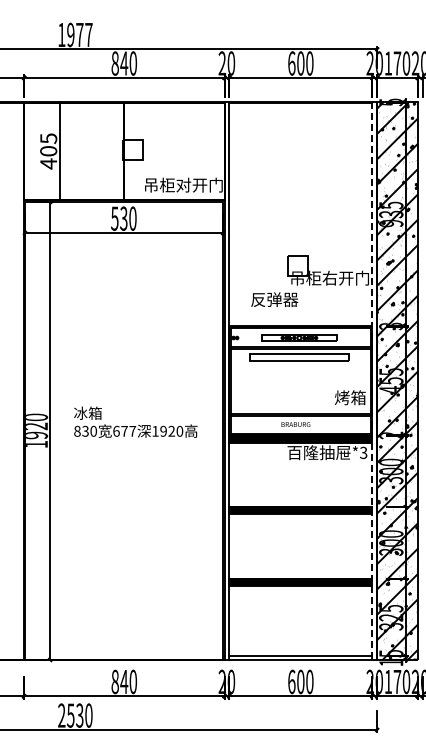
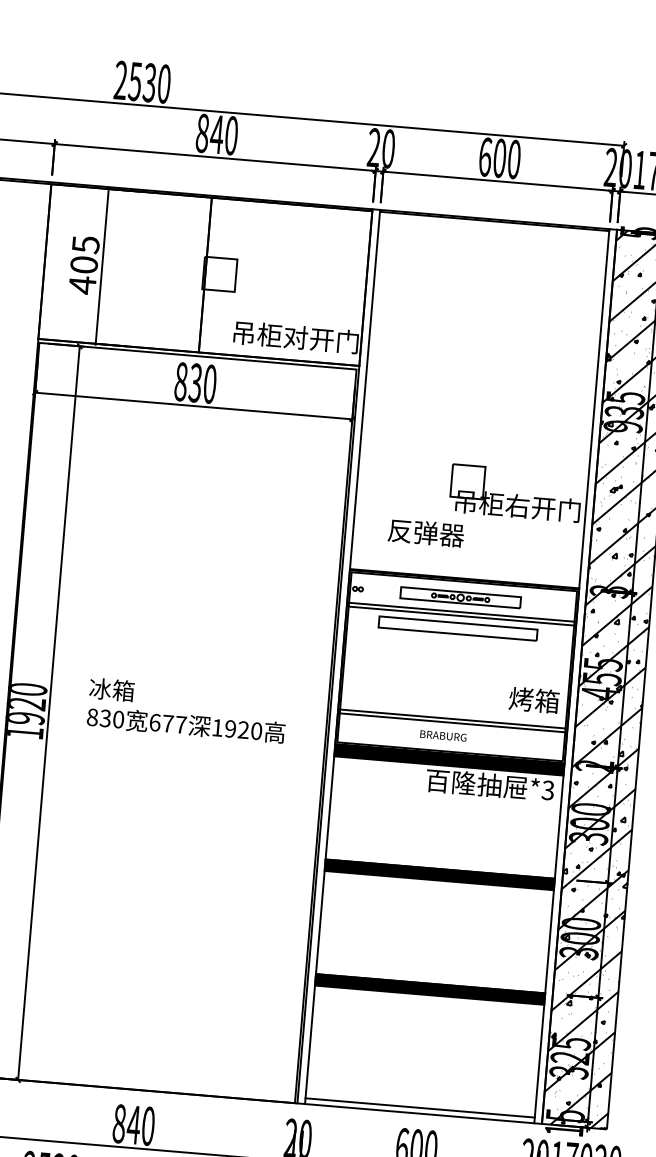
text: (75, 34) -> (142, 81), 1977 -> 2530
text: (114, 218) -> (180, 381), 530 -> 830
line: (372, 381) -> (571, 677), dashed -> solid

